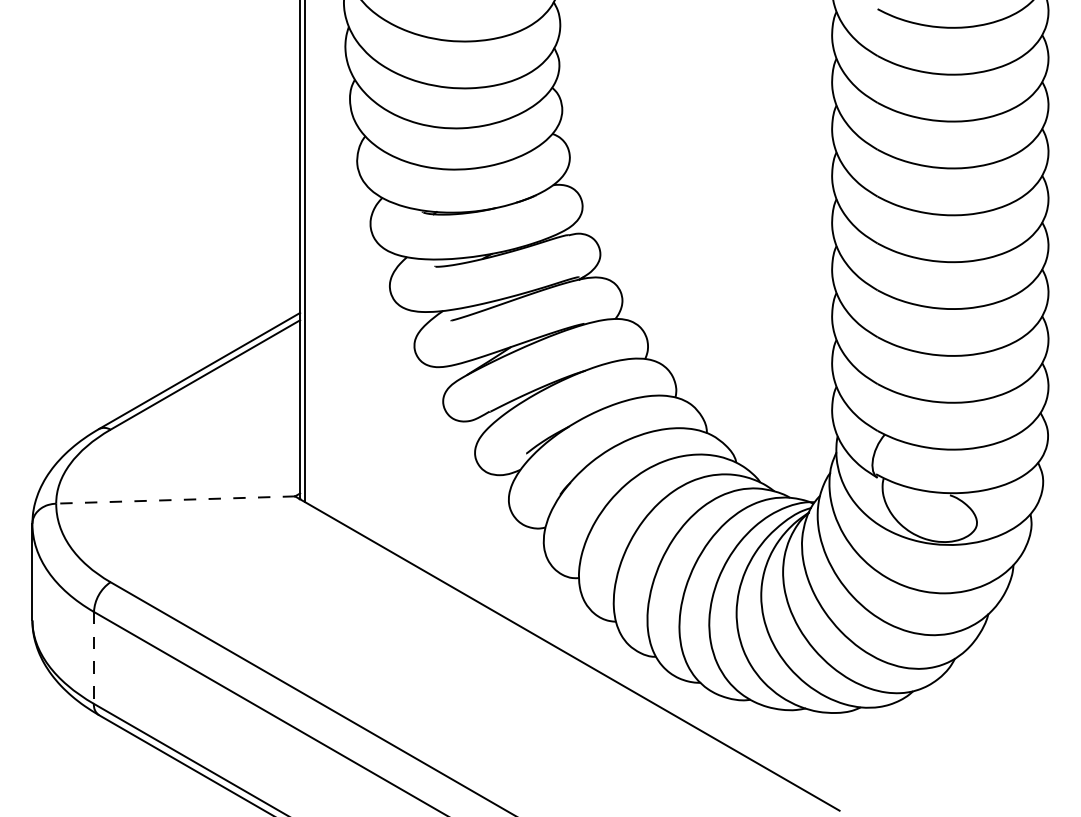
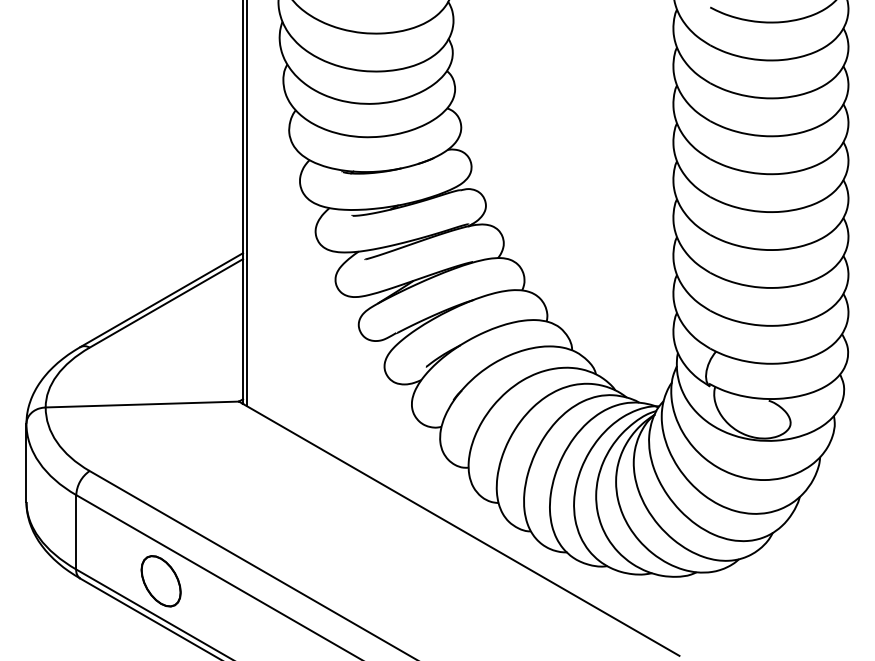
line: (175, 500) -> (142, 404), dashed -> solid
line: (93, 657) -> (75, 531), dashed -> solid
part: (198, 718) -> (160, 581), added

